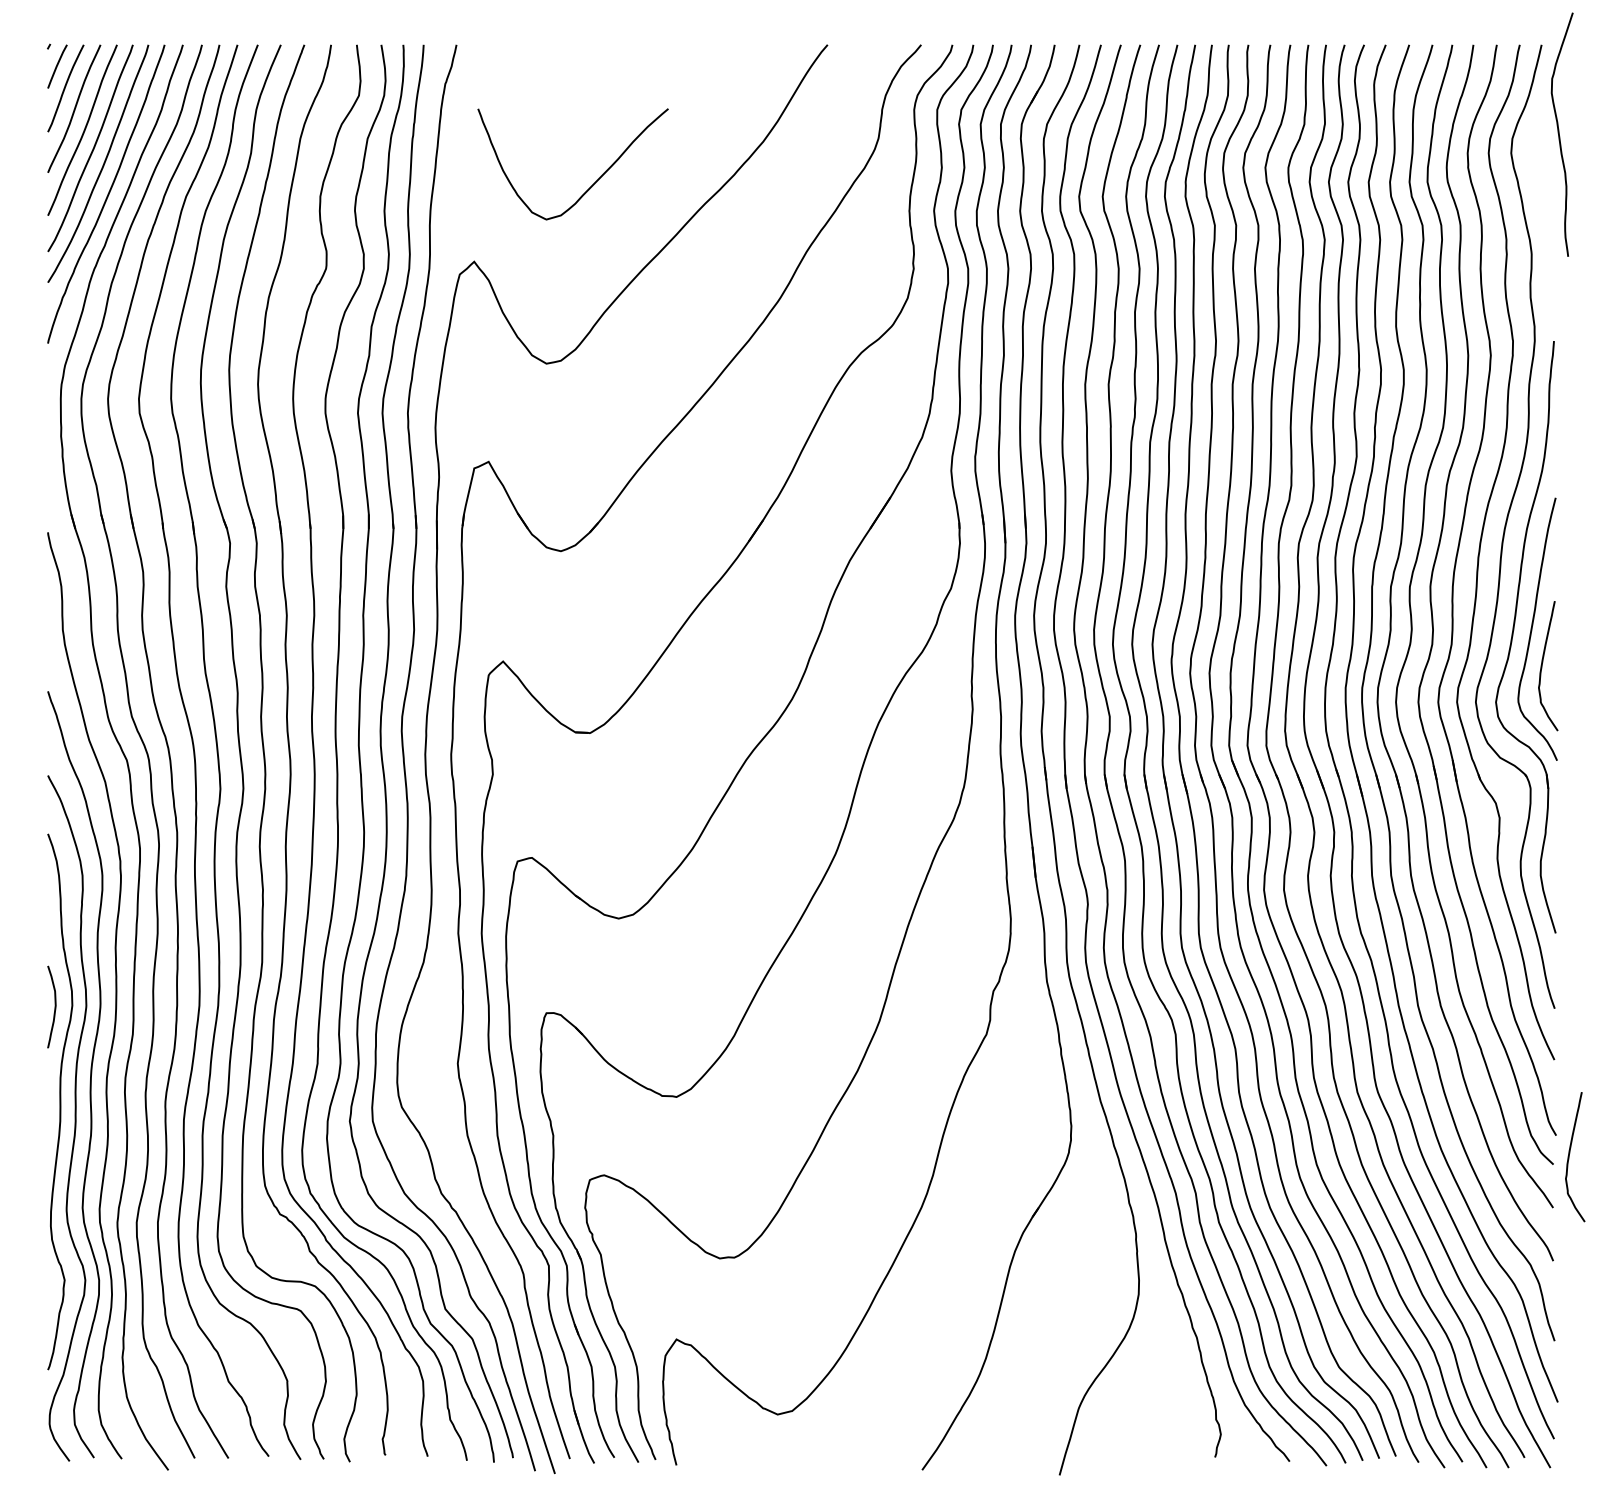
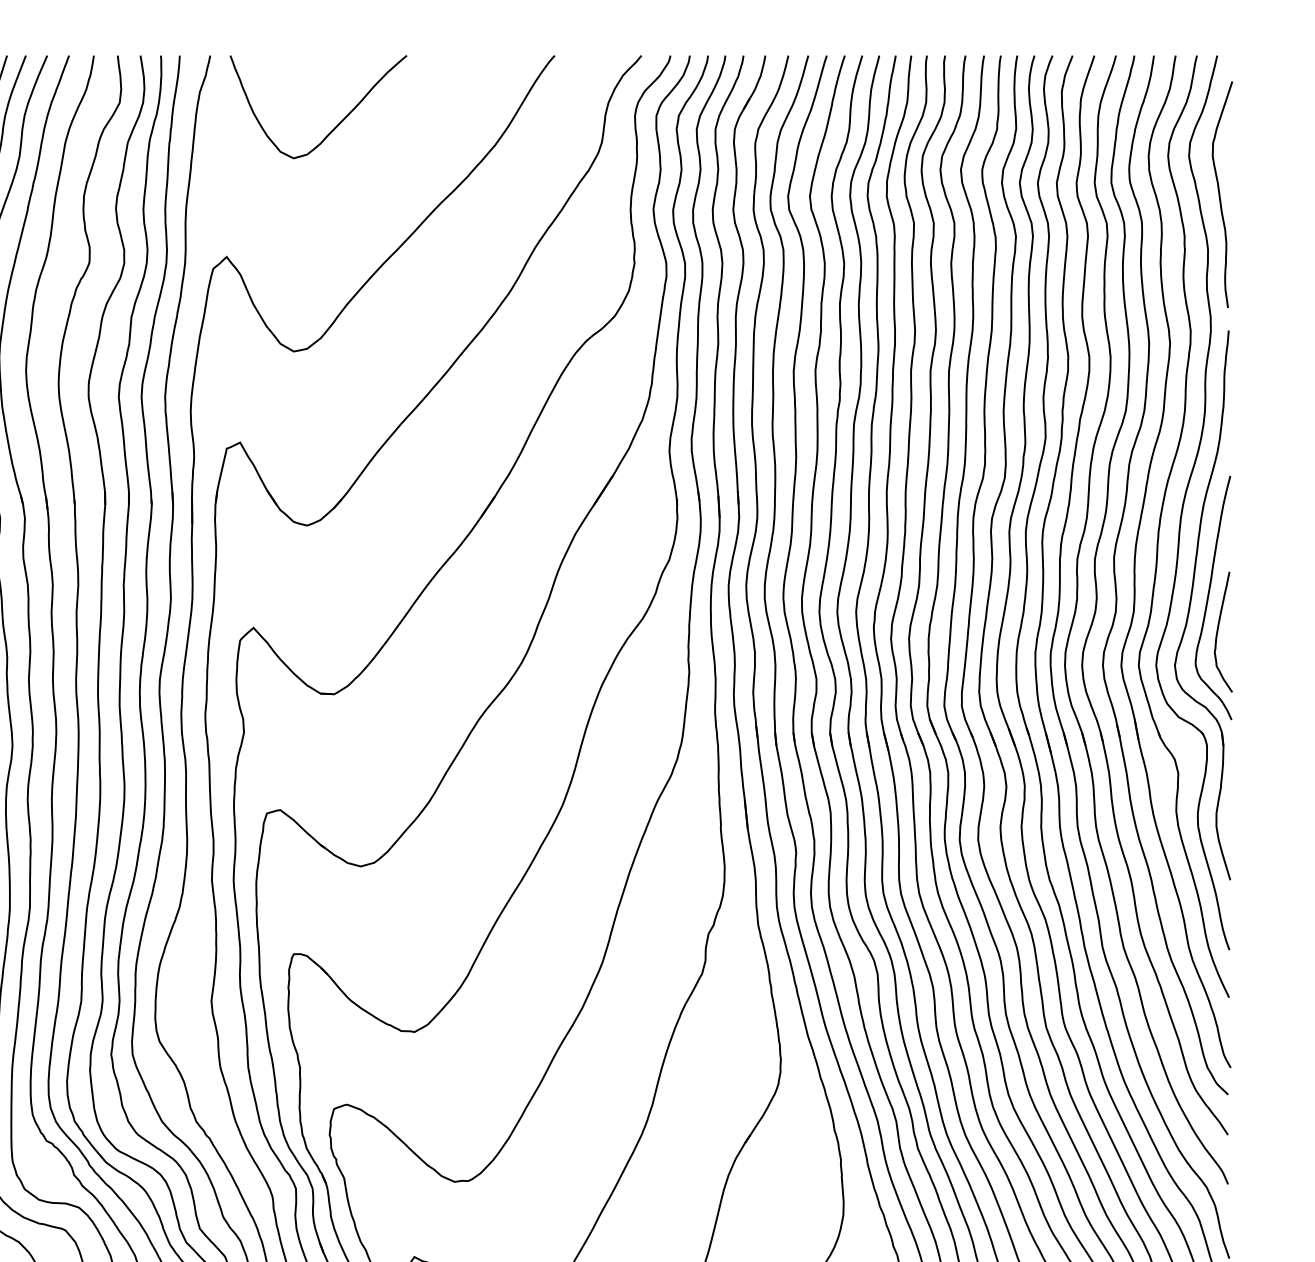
curve: (1559, 134) -> (1219, 194), moved
curve: (592, 184) -> (336, 125), moved
curve: (1569, 1157) -> (1243, 1088), removed

